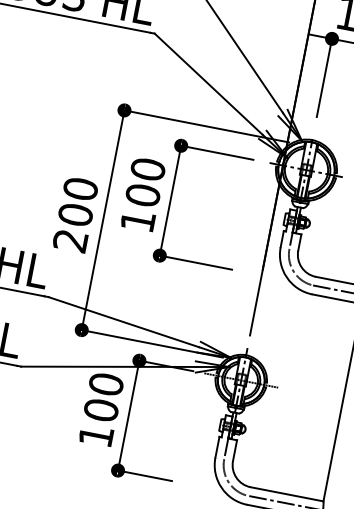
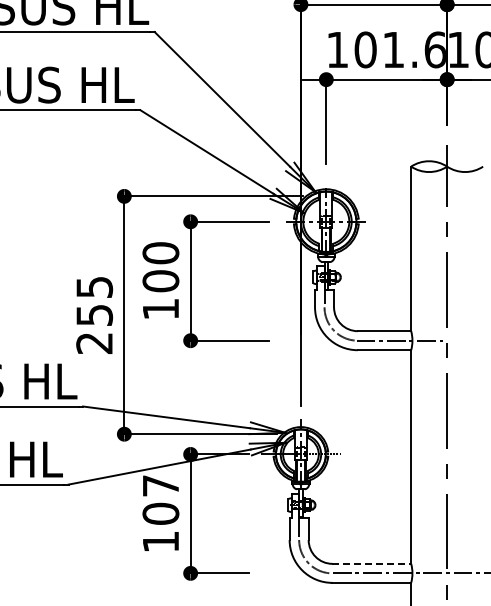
text: (78, 202) -> (94, 301), 200 -> 255
text: (105, 383) -> (160, 485), 100 -> 107
line: (287, 494) -> (372, 563), solid -> dashed

